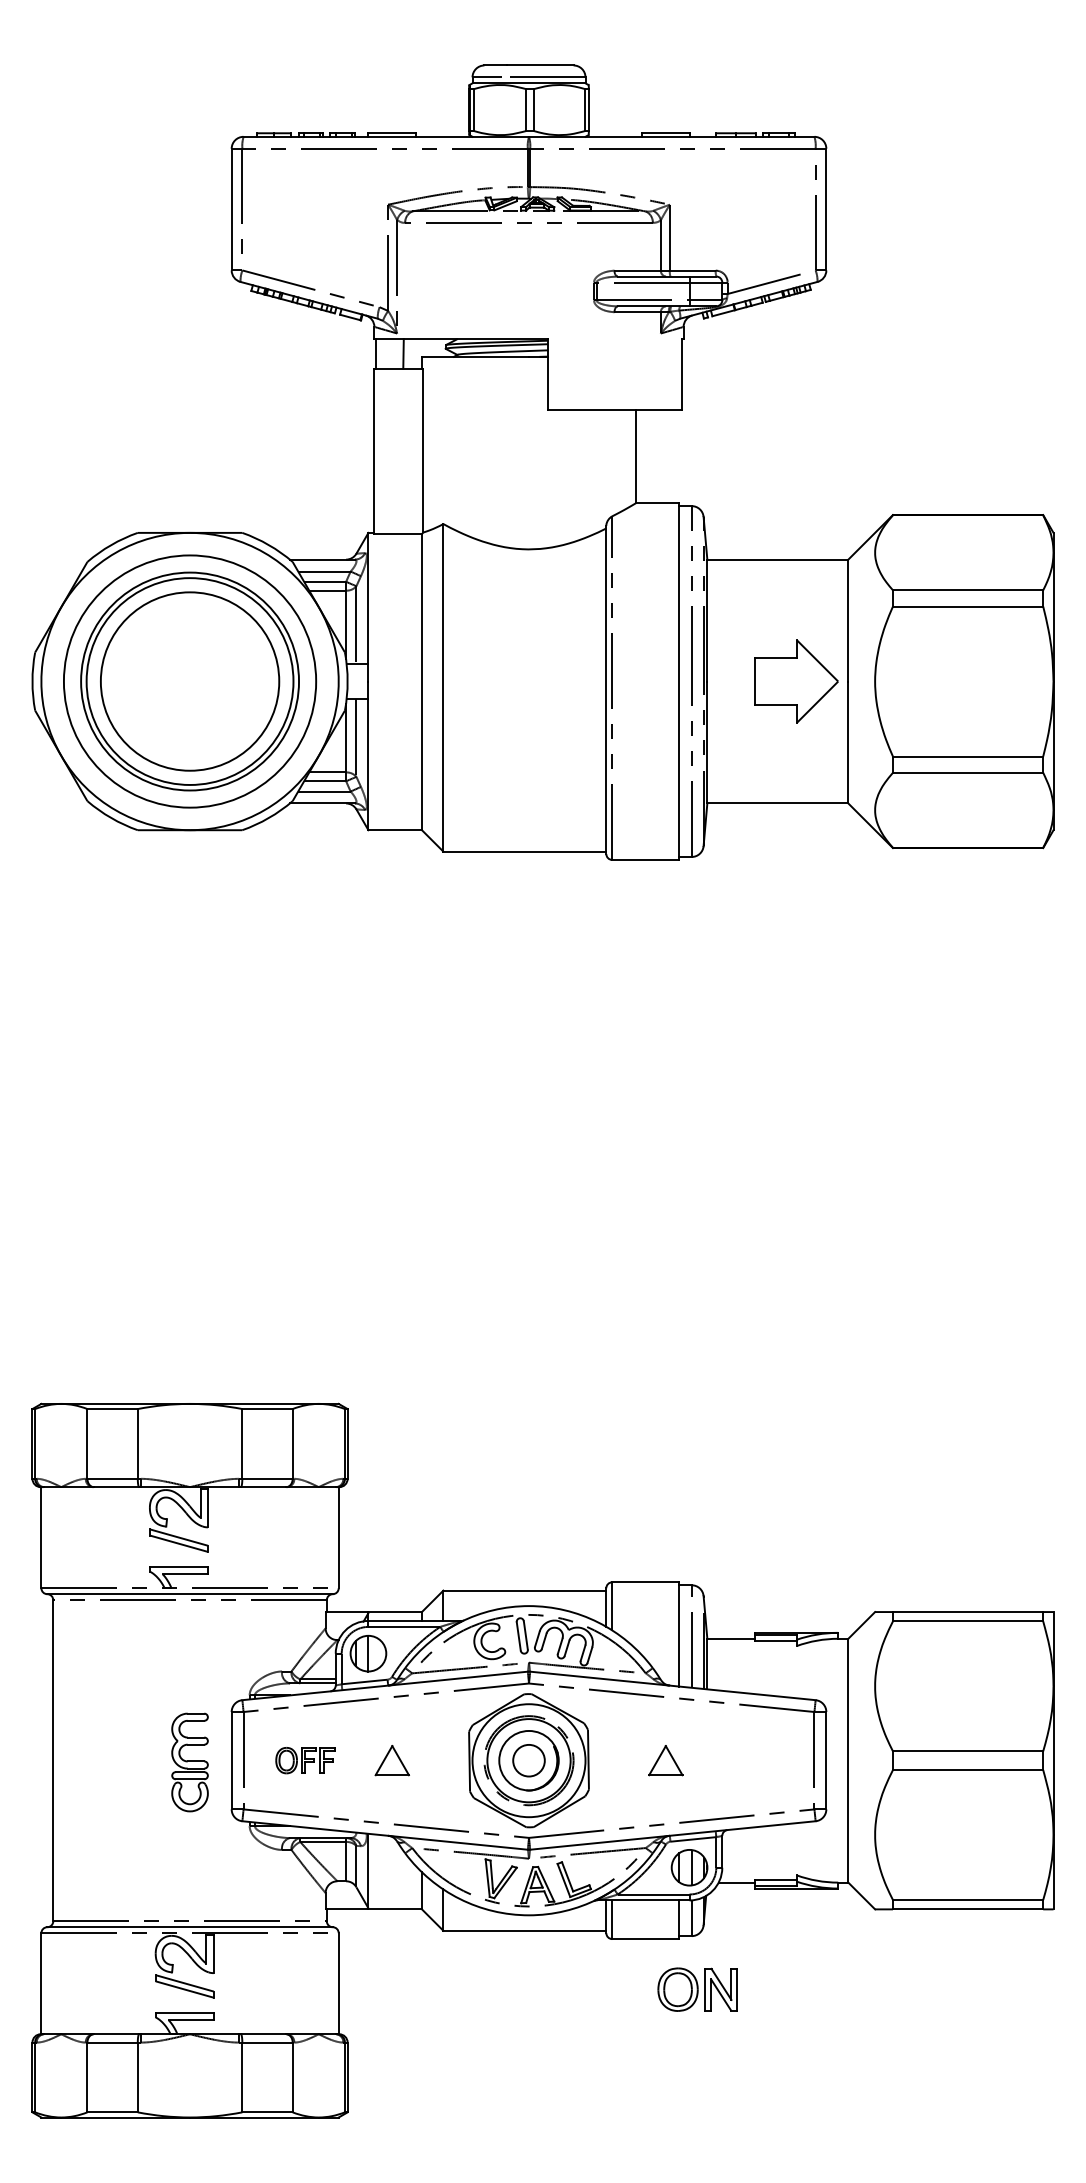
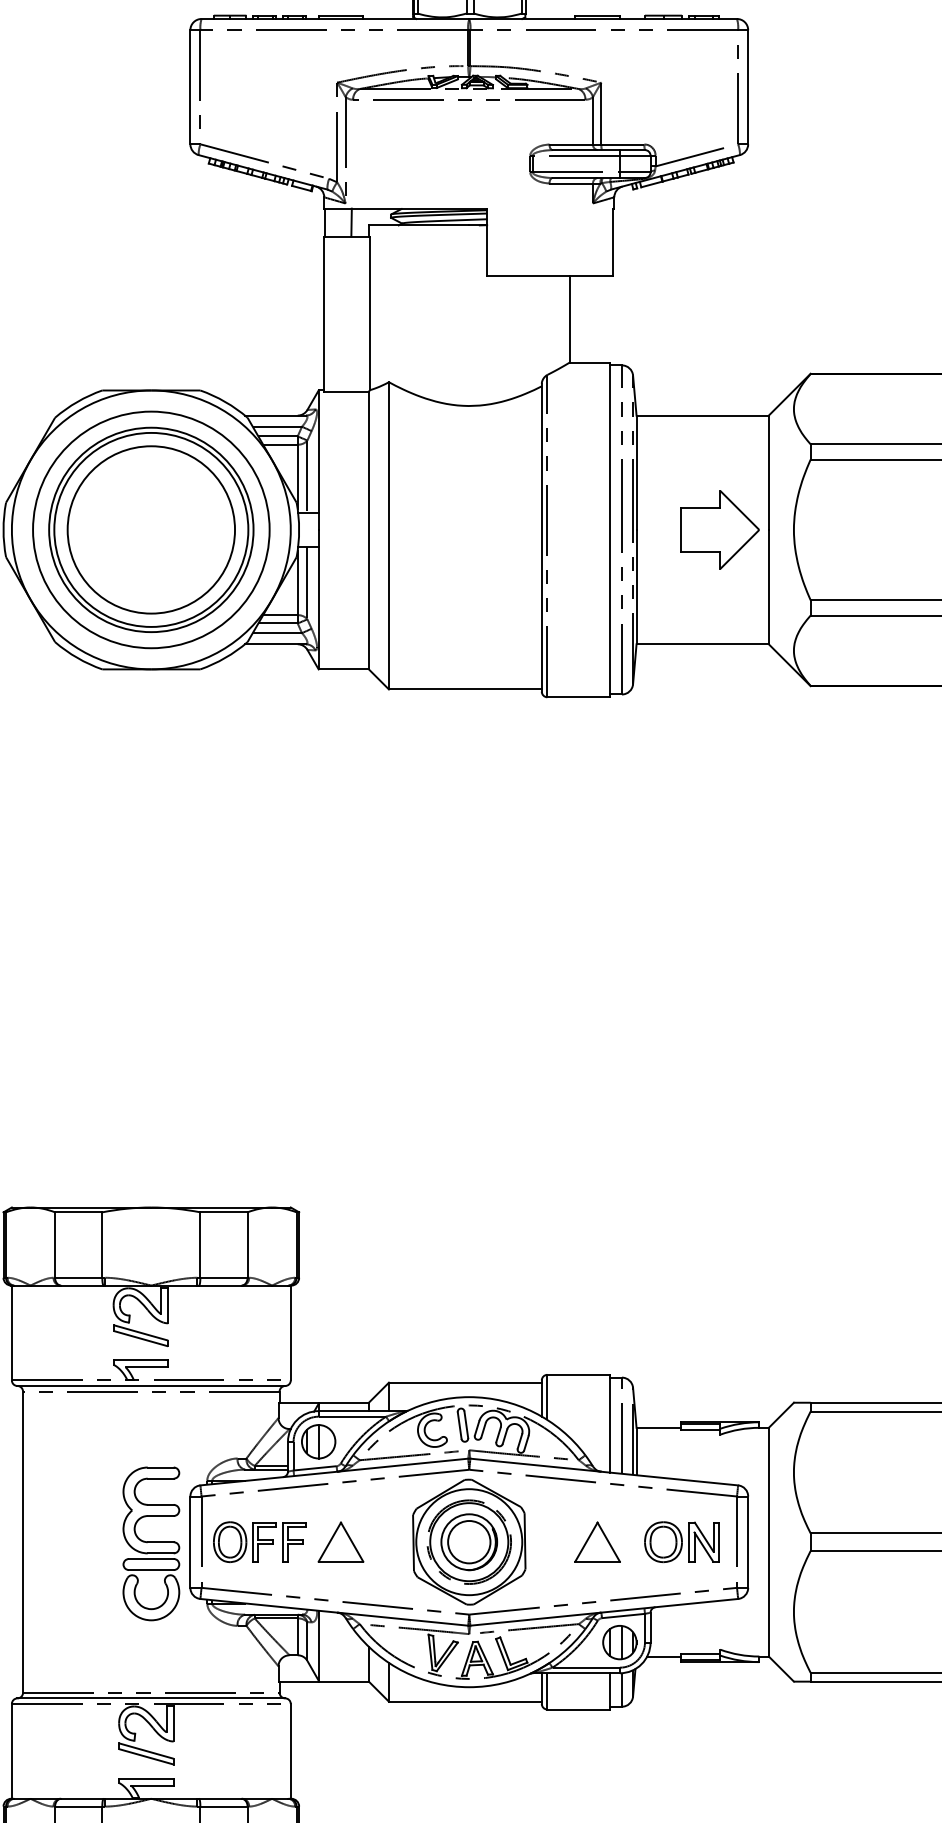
part: (305, 1760) -> (259, 1541), size x1.67
part: (392, 1760) -> (341, 1541), size x1.43
circle: (528, 1760) -> (468, 1541), size x1.43
part: (665, 1760) -> (597, 1541), size x1.43
part: (189, 1762) -> (150, 1543), size x1.67
part: (697, 1989) -> (681, 1541), moved

